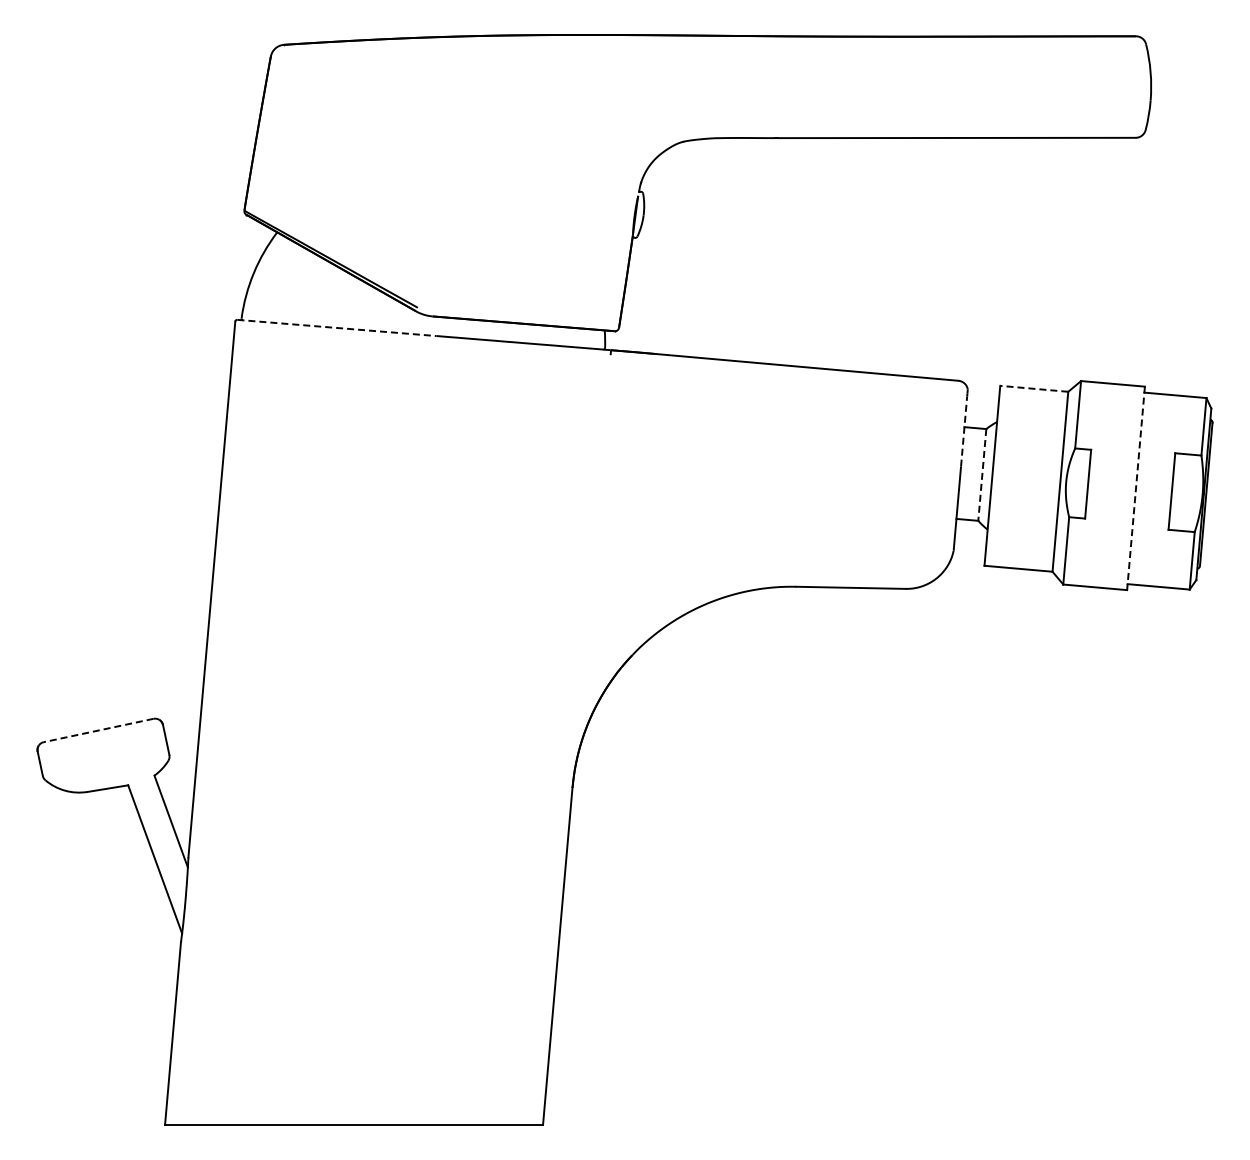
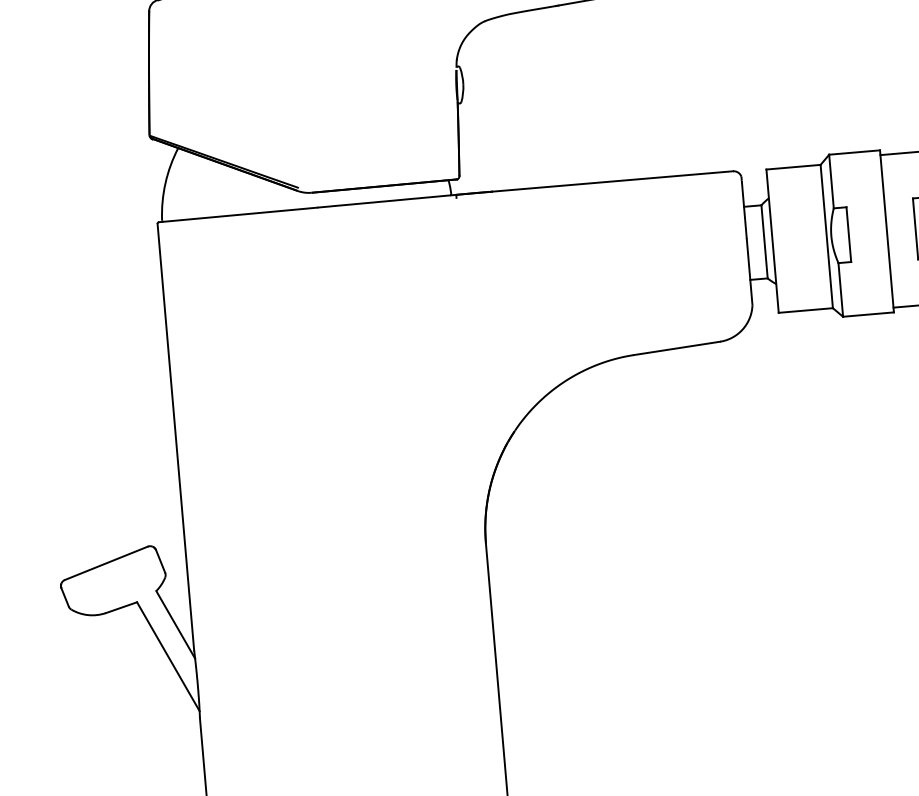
line: (336, 327) -> (237, 214), dashed -> solid
line: (1033, 388) -> (792, 167), dashed -> solid
line: (964, 431) -> (744, 210), dashed -> solid
line: (982, 475) -> (764, 242), dashed -> solid
line: (1135, 488) -> (886, 231), dashed -> solid
line: (98, 730) -> (106, 563), dashed -> solid

